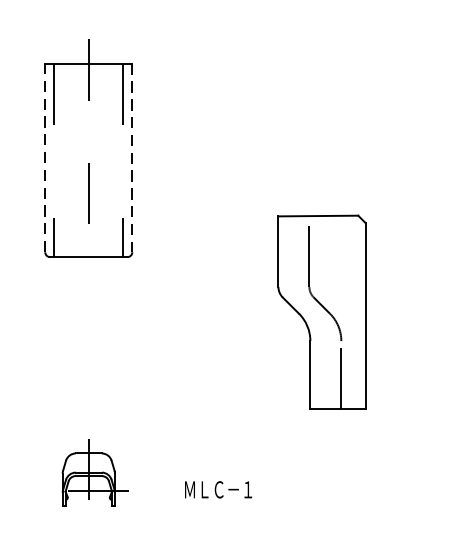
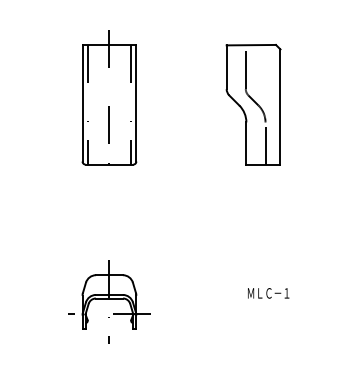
line: (45, 156) -> (82, 102), dashed -> solid
line: (132, 158) -> (136, 103), dashed -> solid
part: (321, 312) -> (253, 104), moved
part: (88, 478) -> (109, 301), size x1.67
text: (218, 490) -> (268, 293), moved

